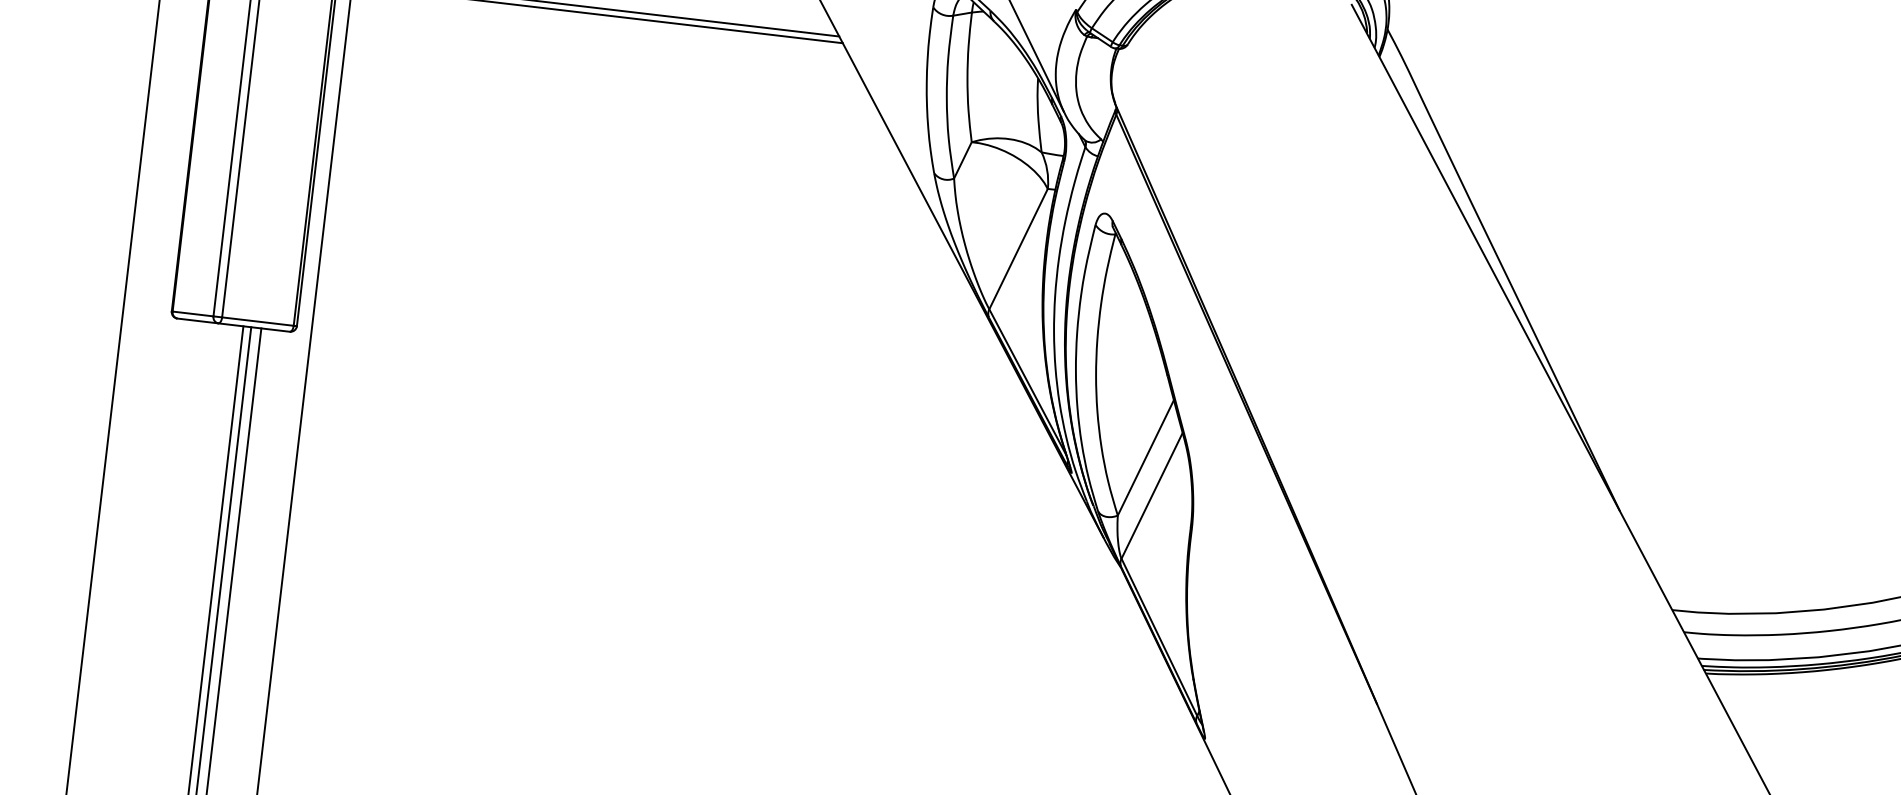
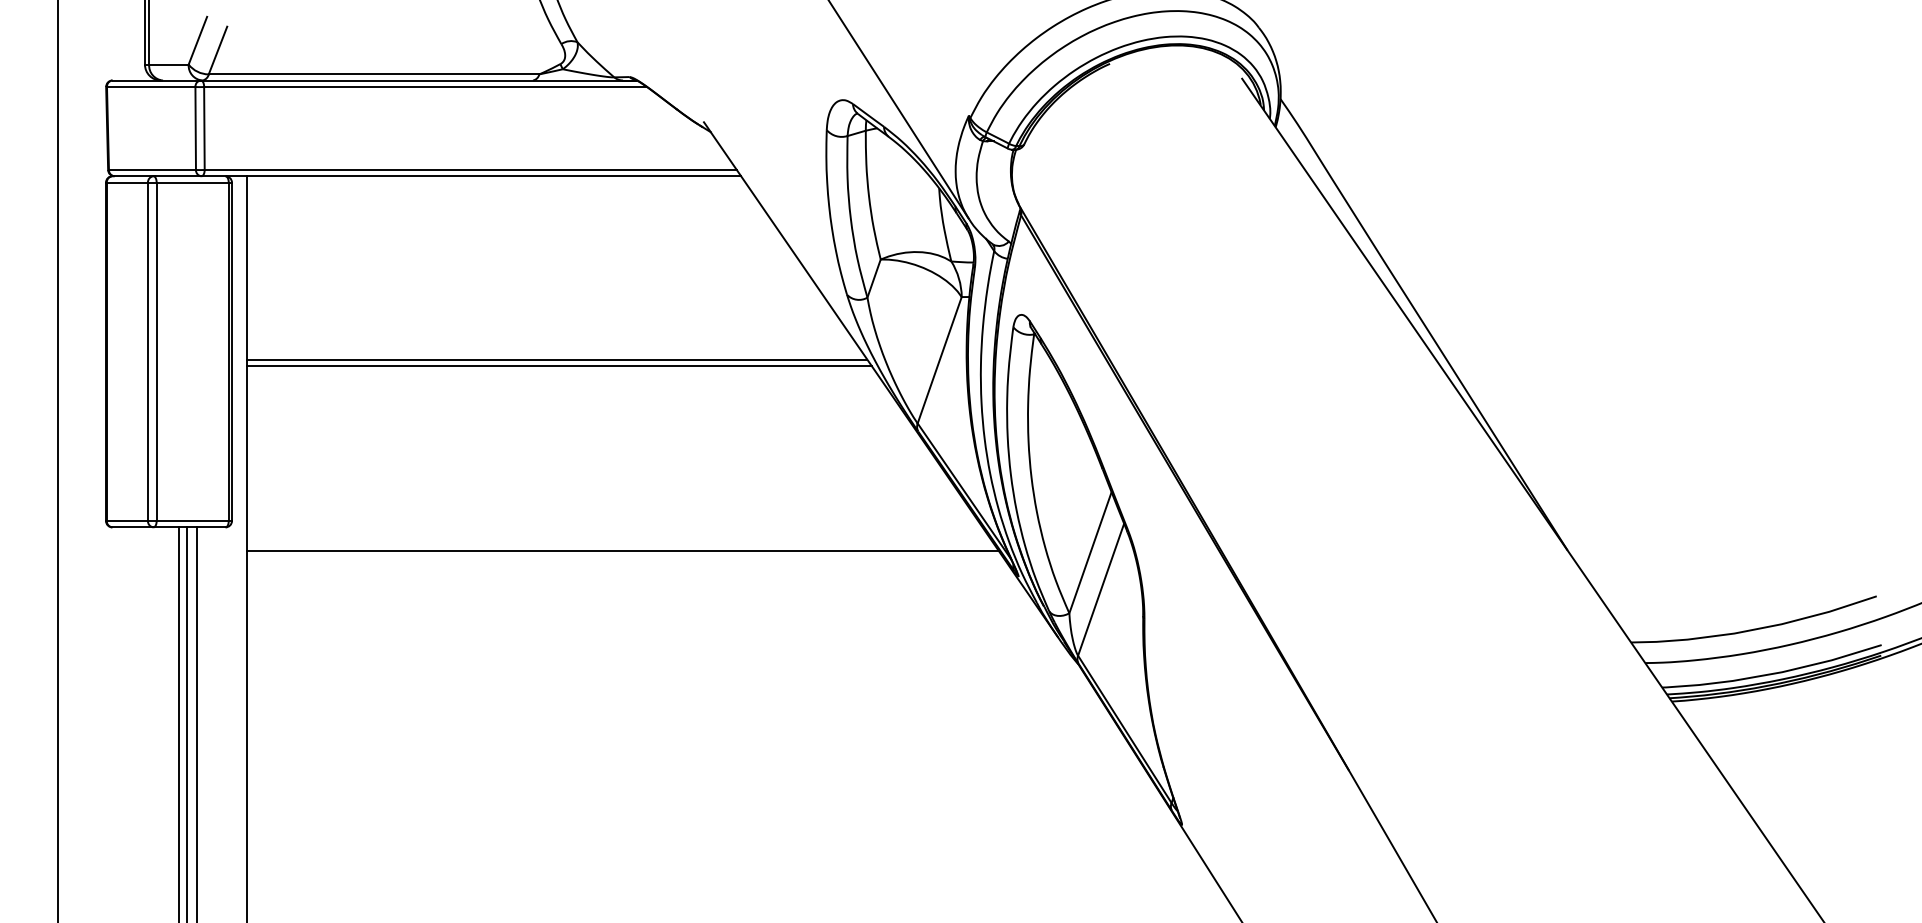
line: (639, 203) -> (557, 359), added
line: (640, 210) -> (559, 366), added
line: (682, 402) -> (623, 551), added

